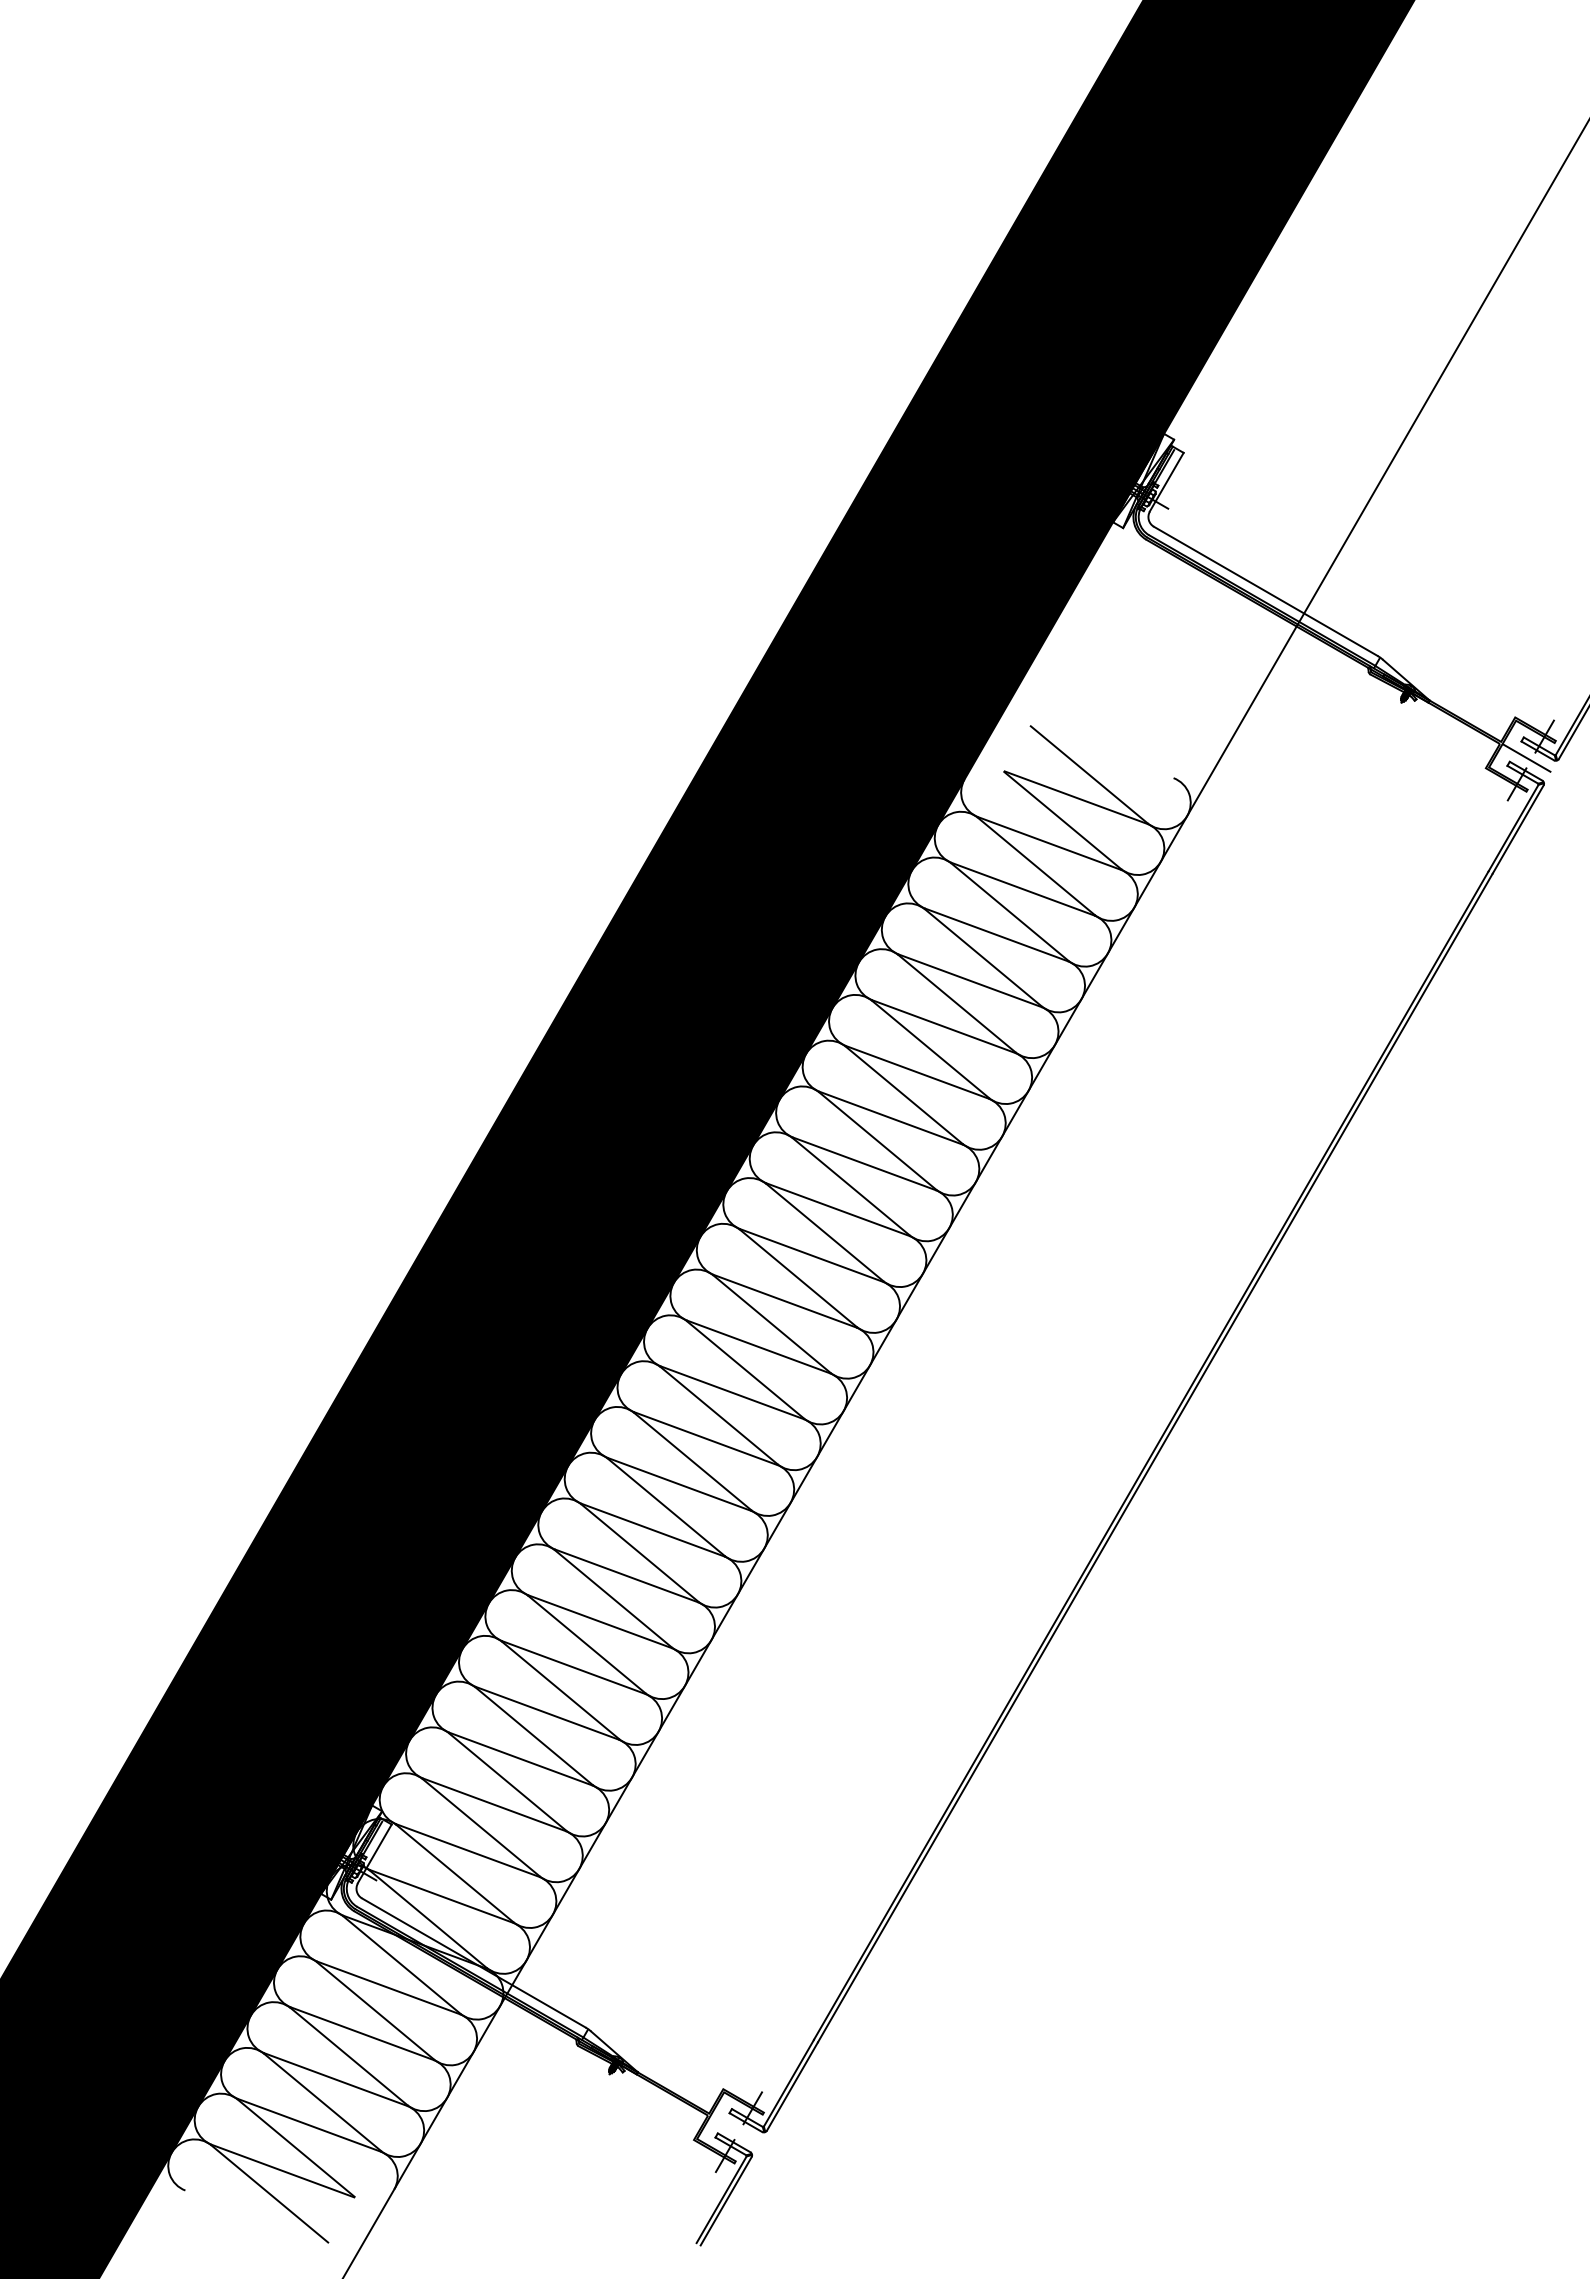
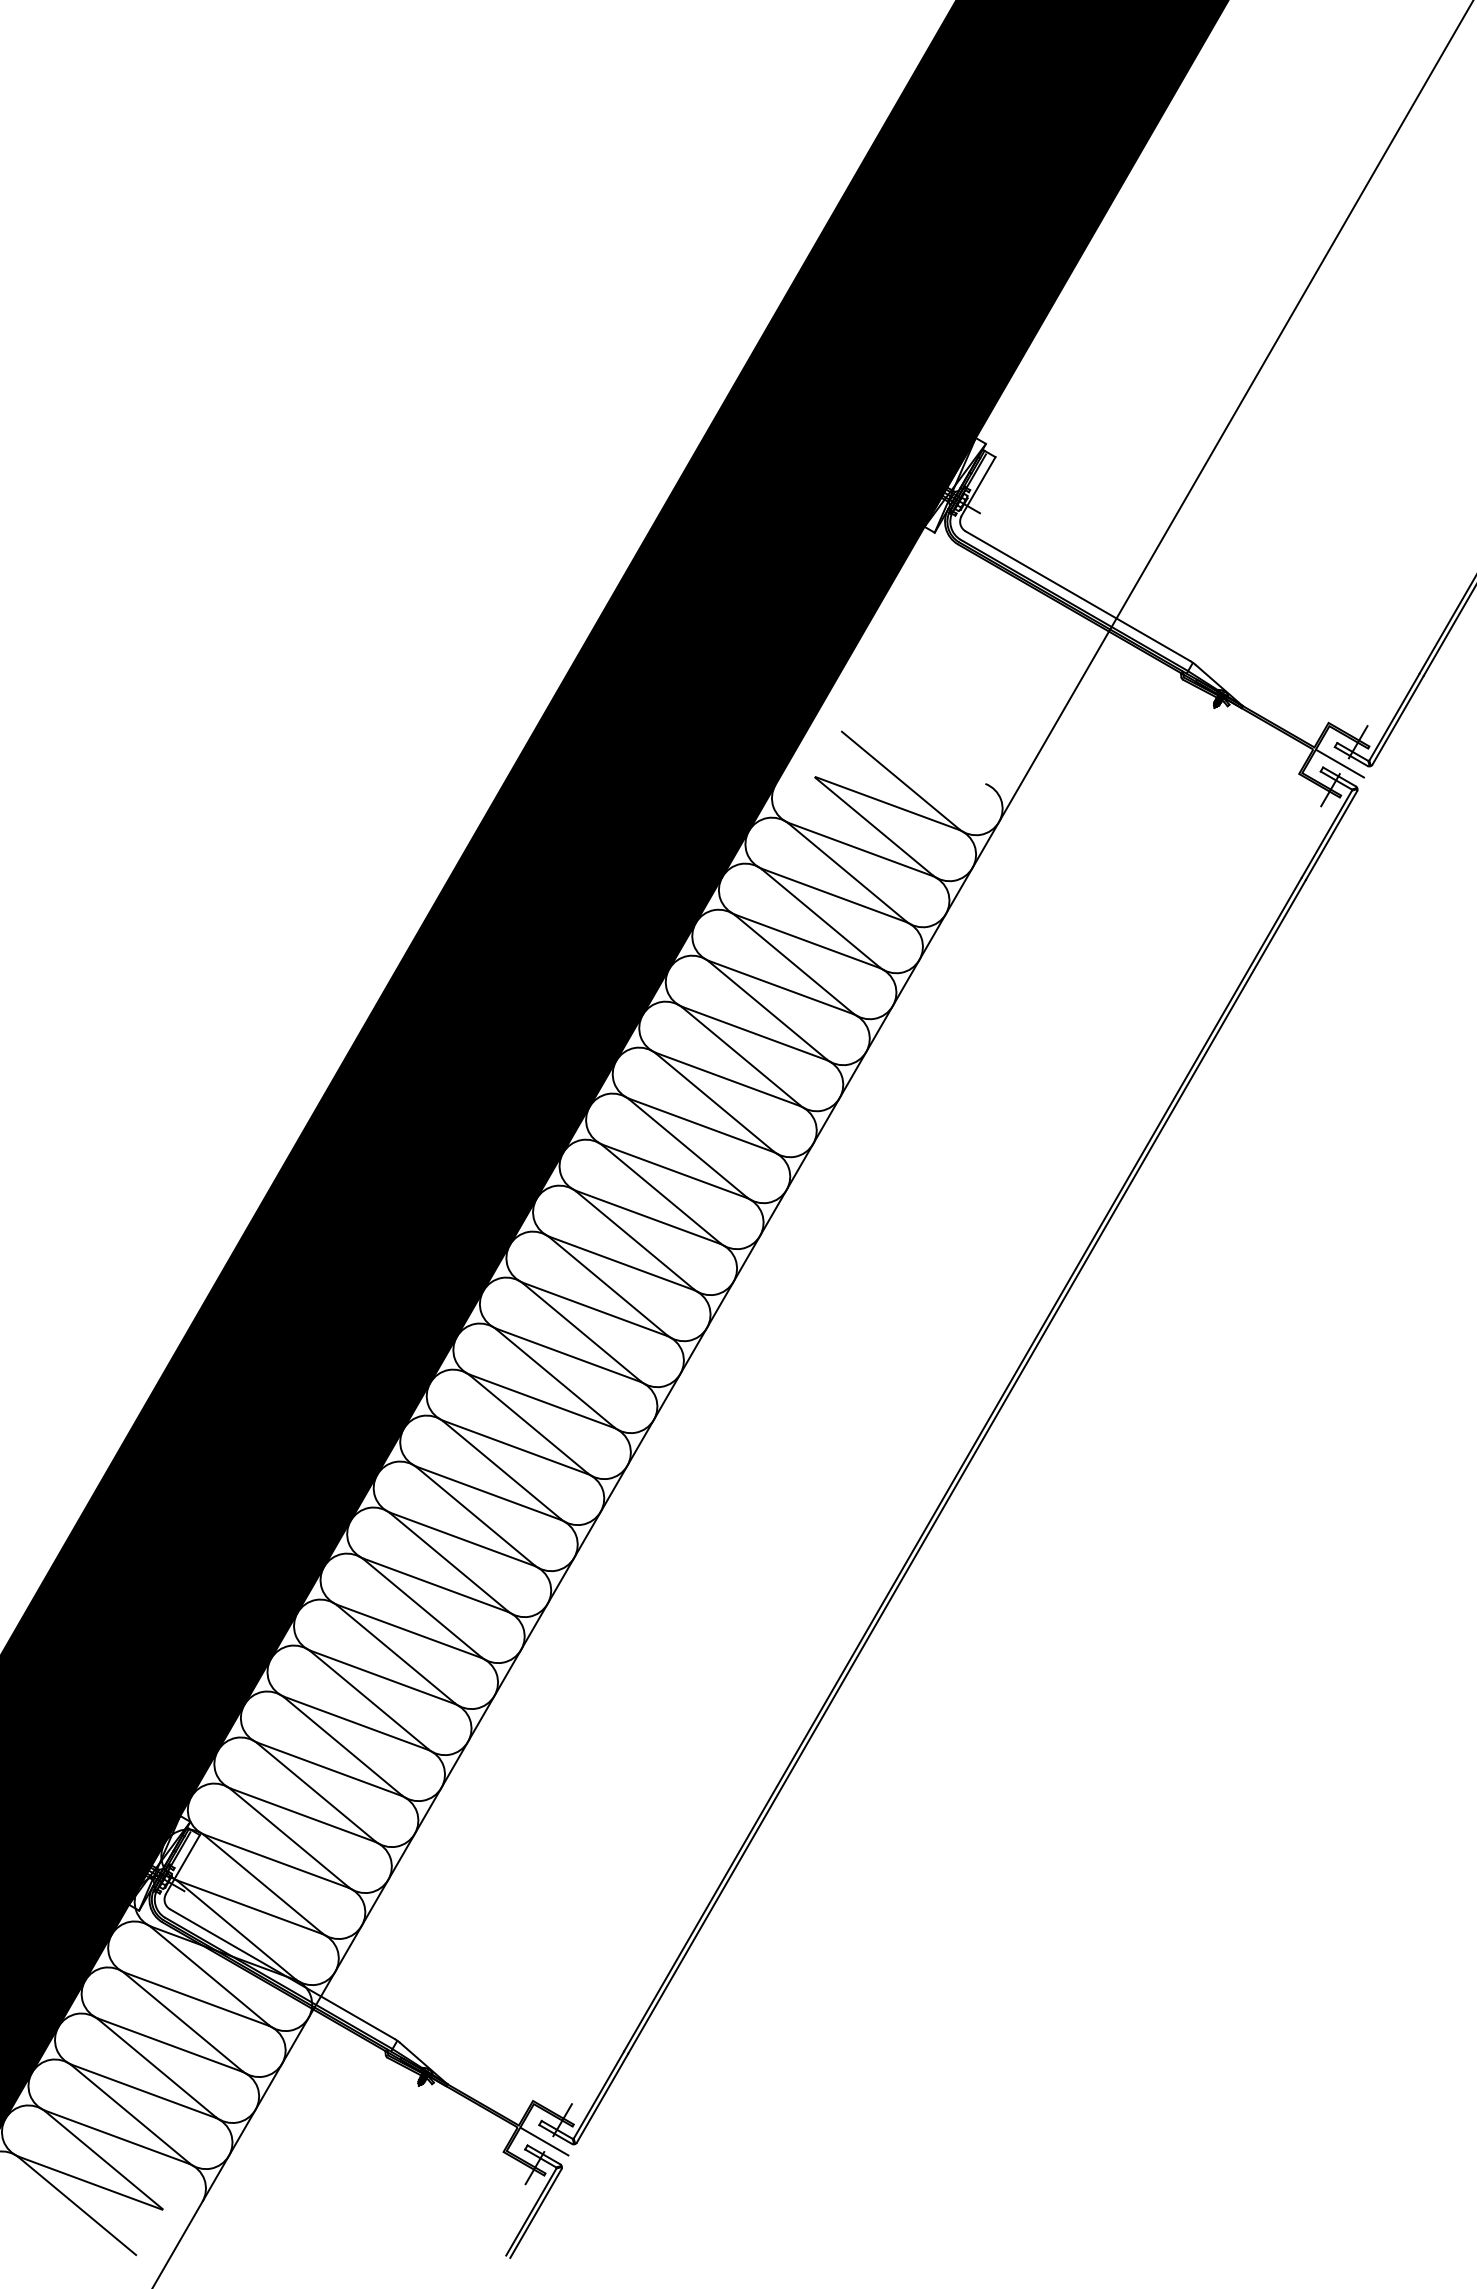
line: (734, 2129) -> (544, 2141), added

